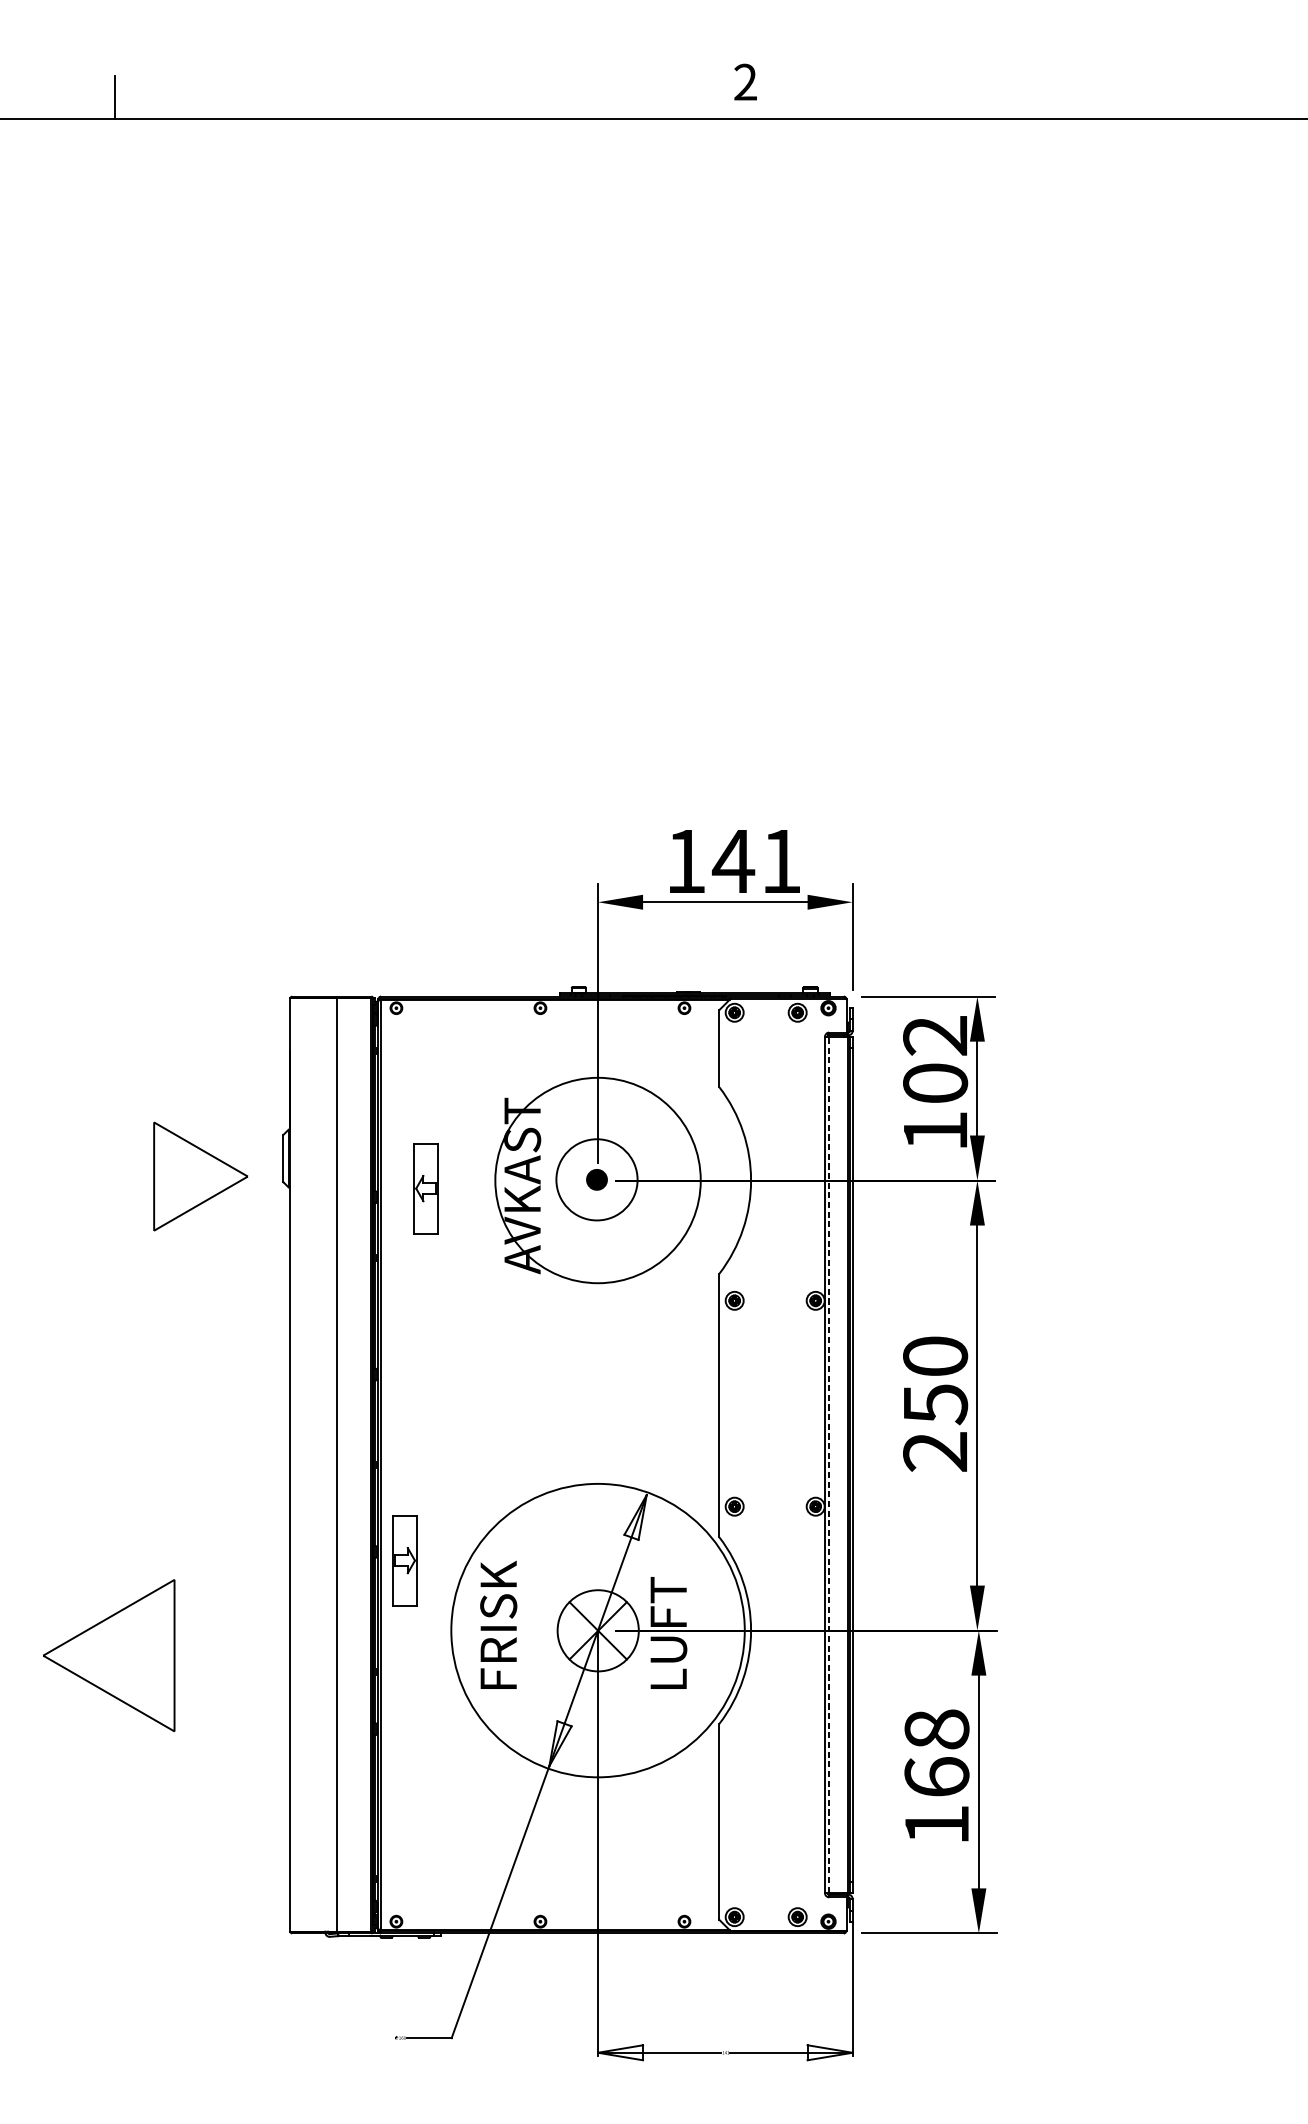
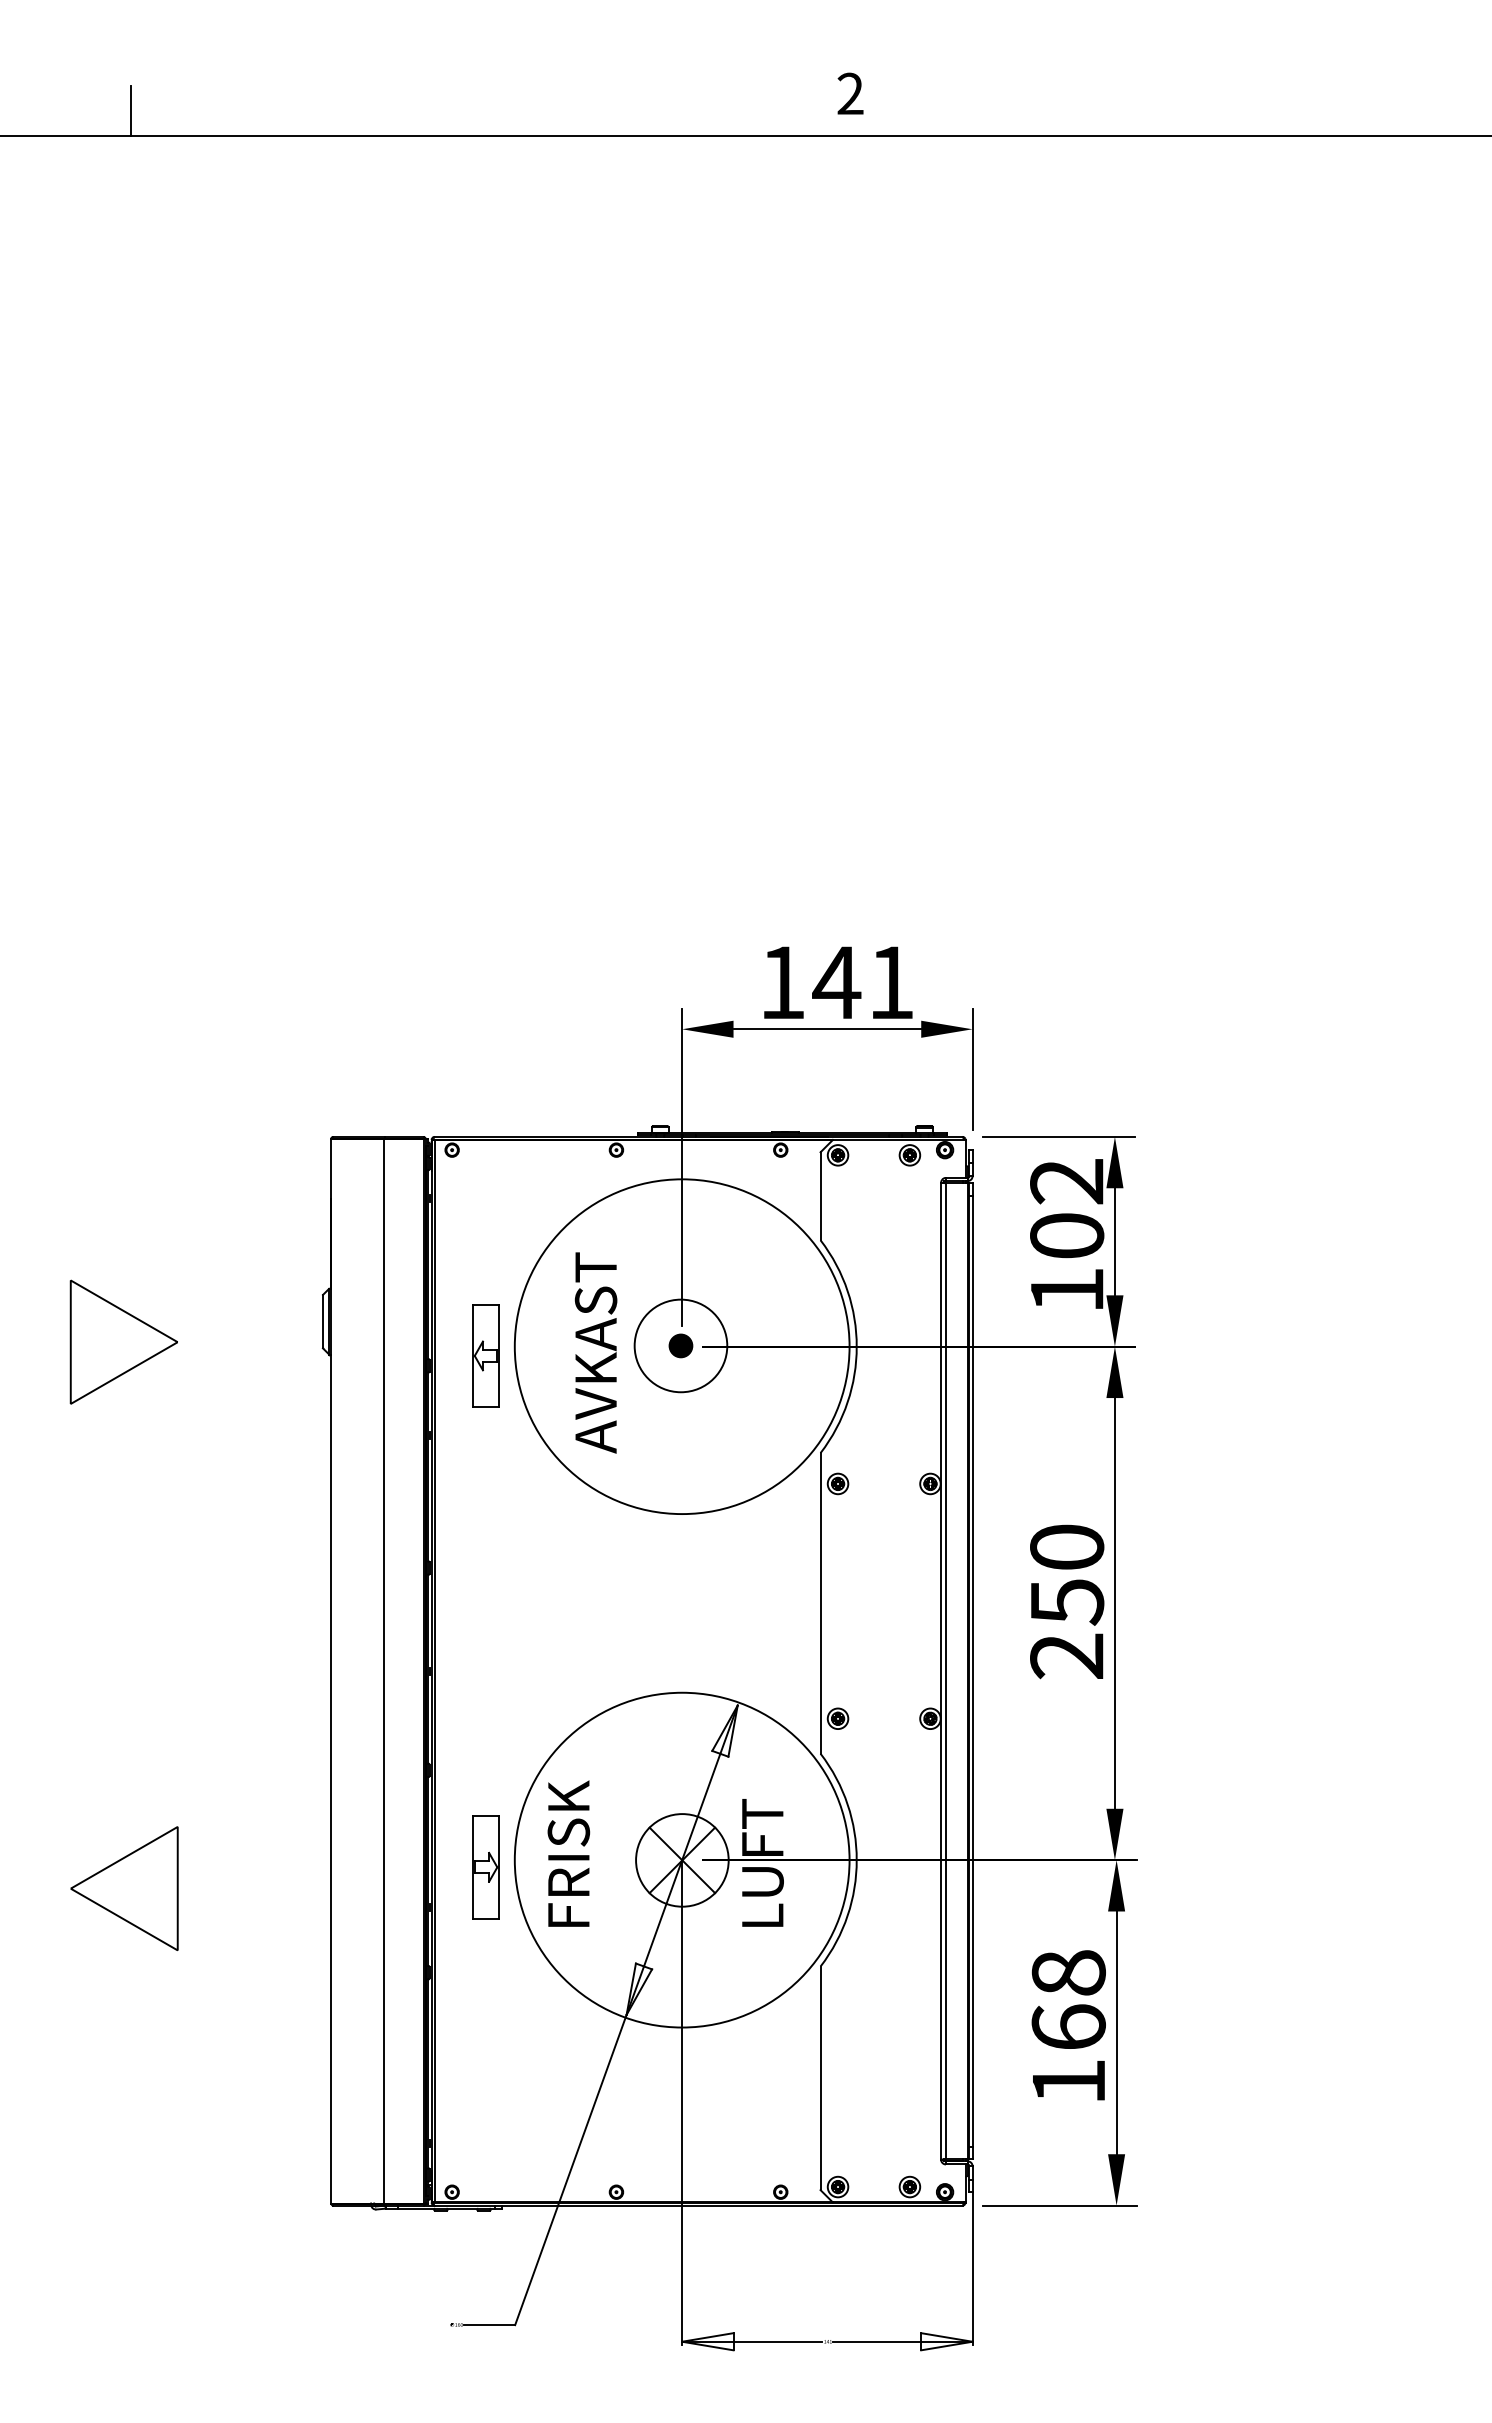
part: (200, 1175) -> (123, 1341), moved
circle: (597, 1180) -> (681, 1346), size x1.43
line: (828, 1465) -> (945, 1671), dashed -> solid
part: (404, 1560) -> (485, 1867), moved
part: (109, 1655) -> (124, 1888), size x0.71

